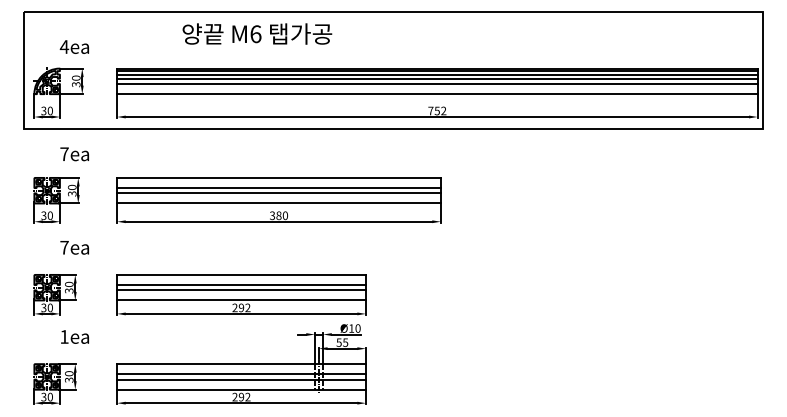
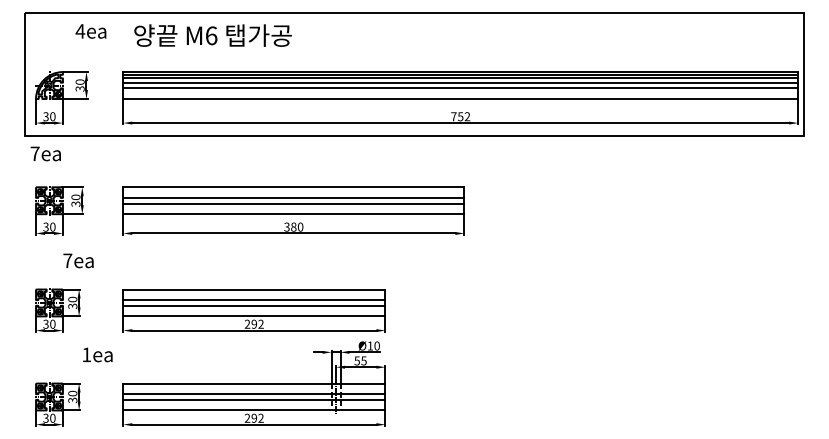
text: (257, 33) -> (213, 35), moved
text: (73, 46) -> (89, 30), moved
text: (74, 154) -> (45, 154), moved
text: (74, 336) -> (97, 354), moved

